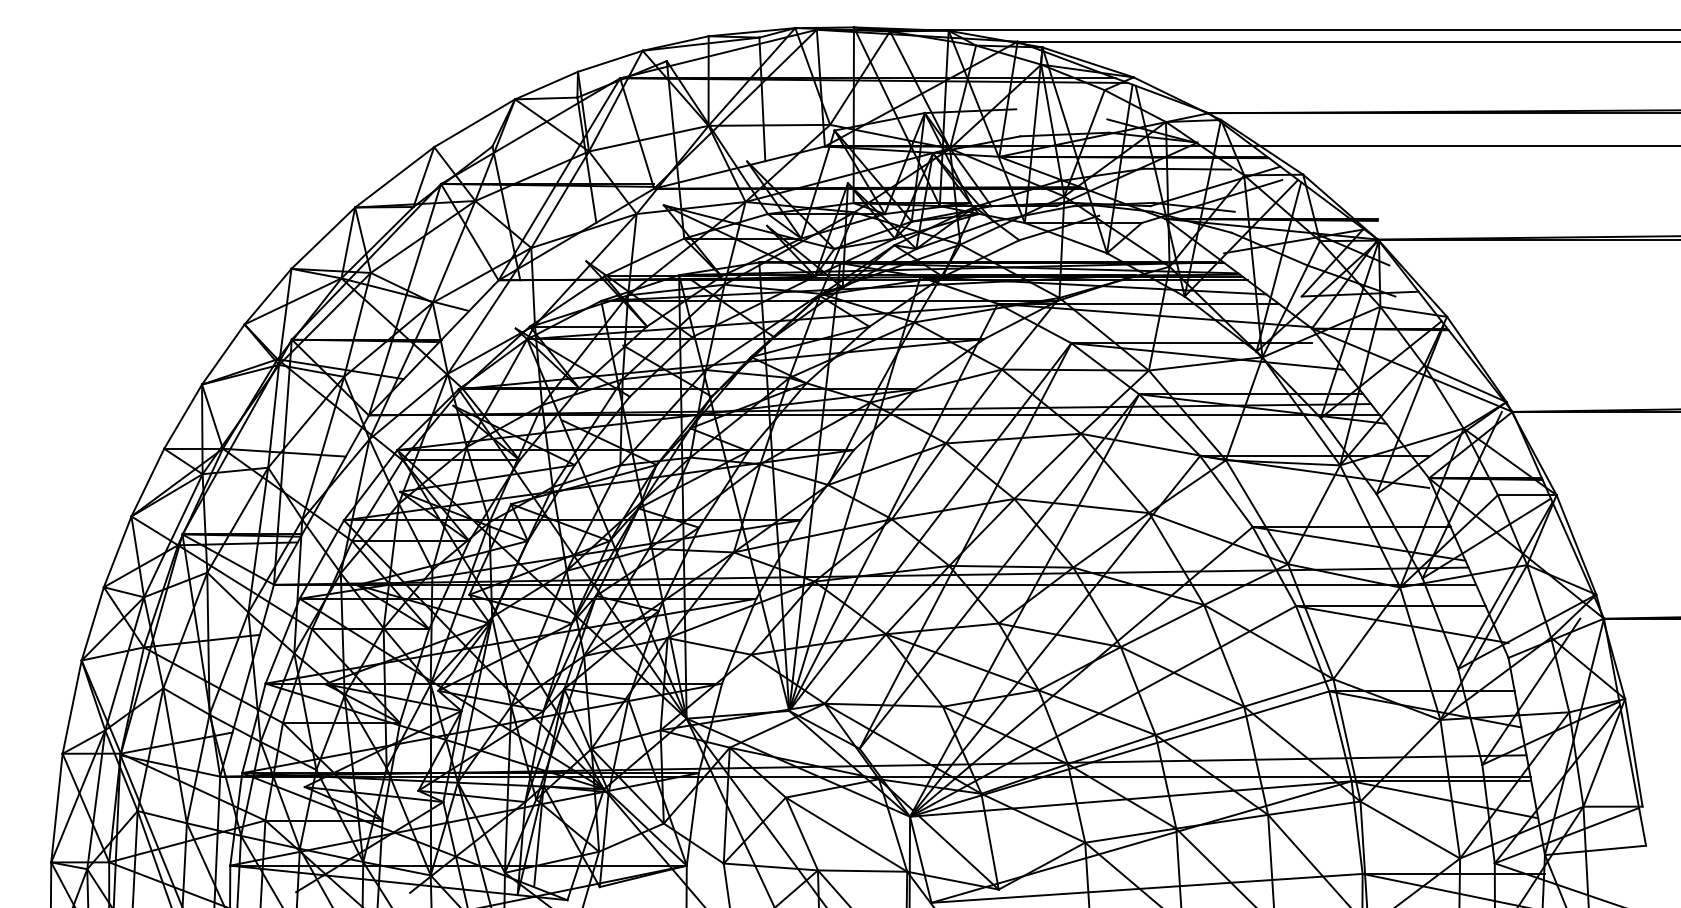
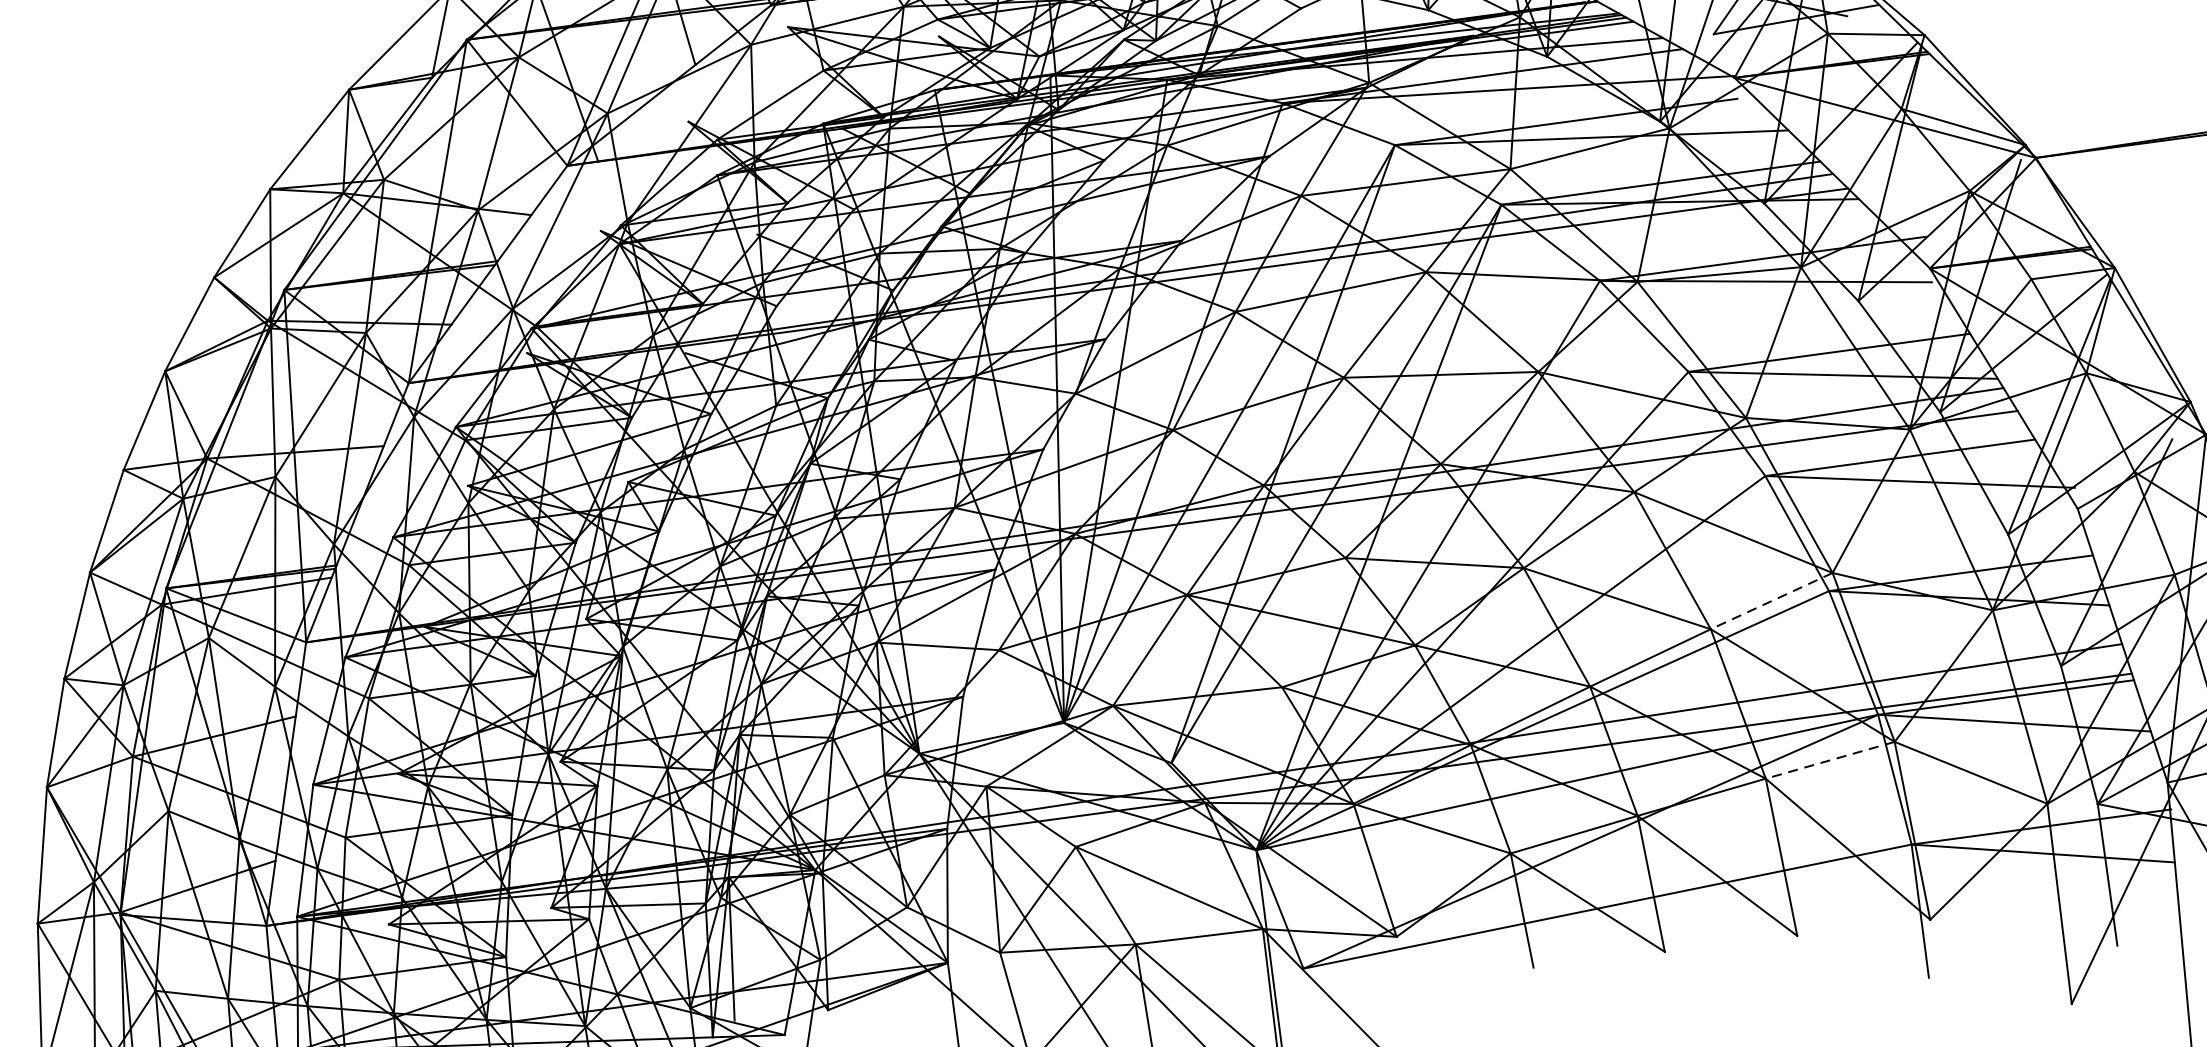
line: (1288, 692) -> (1771, 600), solid -> dashed
line: (1314, 808) -> (1830, 760), solid -> dashed

